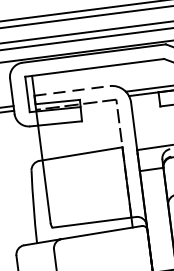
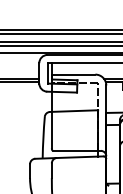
line: (71, 90) -> (73, 74), dashed -> solid

